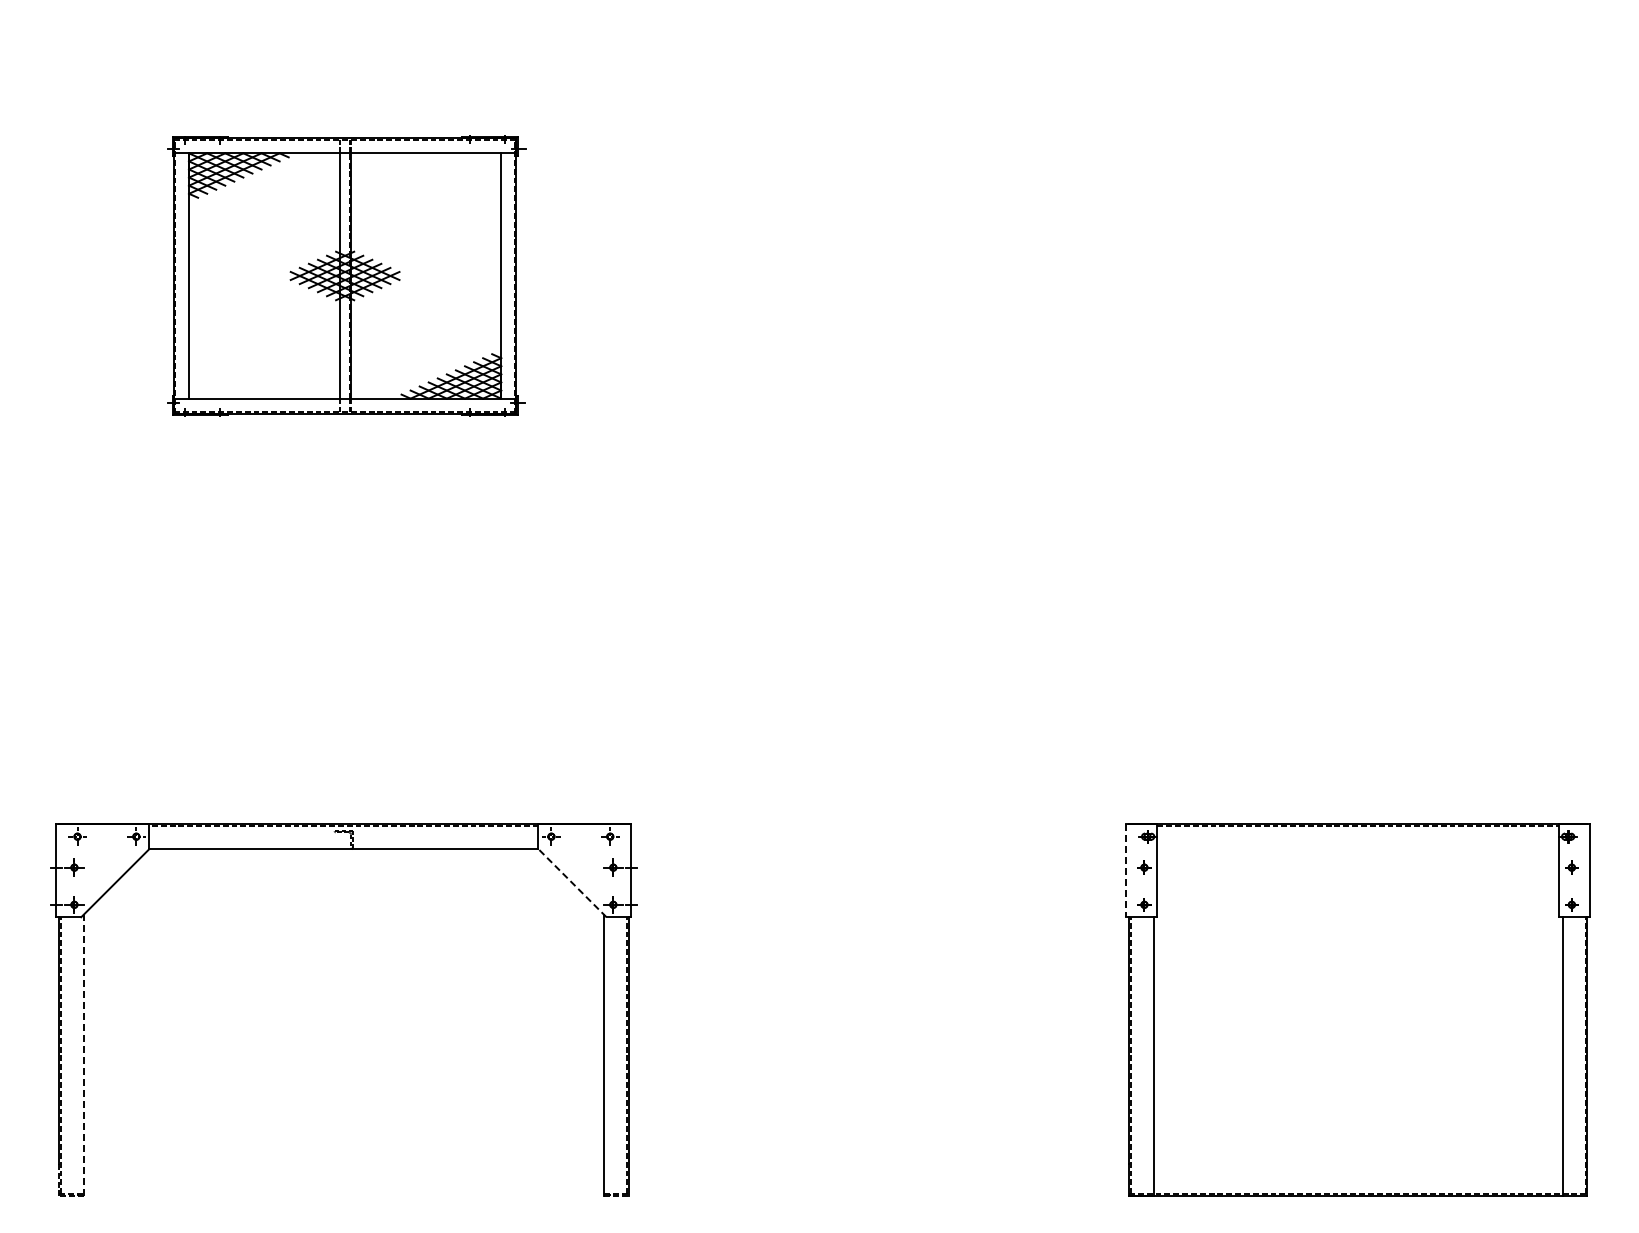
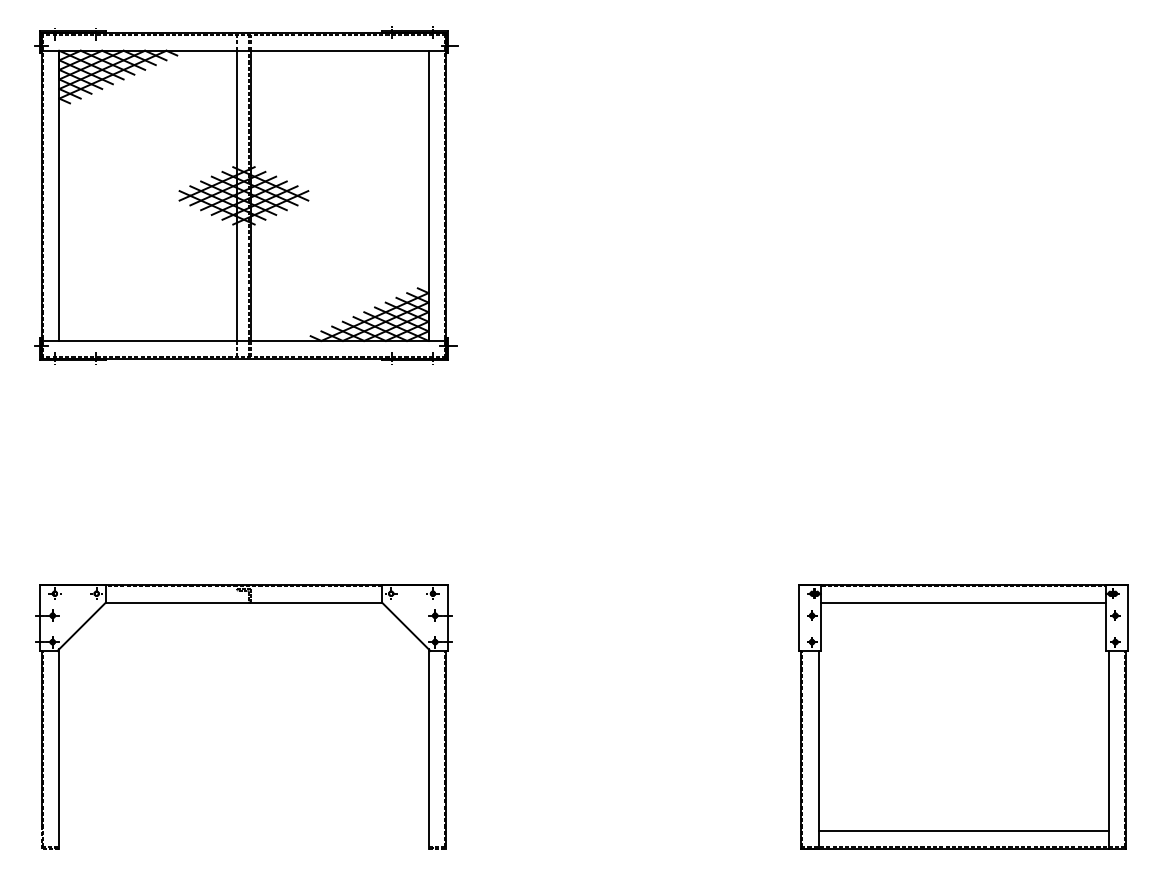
part: (346, 275) -> (245, 195), size x1.67
line: (1357, 849) -> (963, 602), added
line: (1126, 871) -> (799, 618), dashed -> solid
line: (572, 882) -> (406, 626), dashed -> solid
line: (83, 1055) -> (59, 749), dashed -> solid
line: (1357, 1171) -> (963, 831), added

